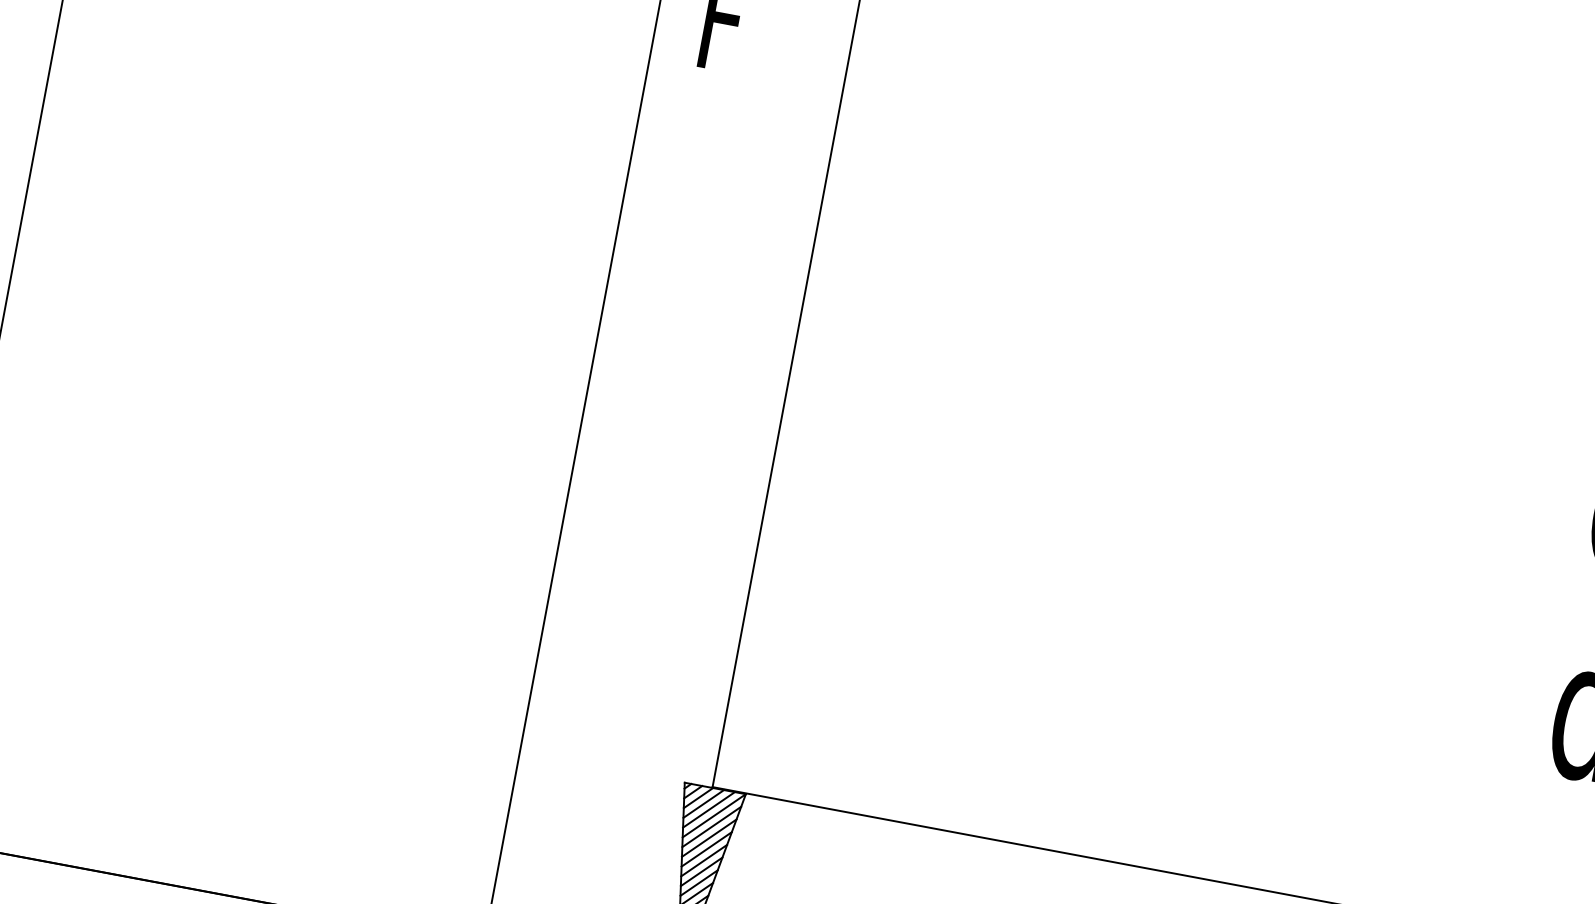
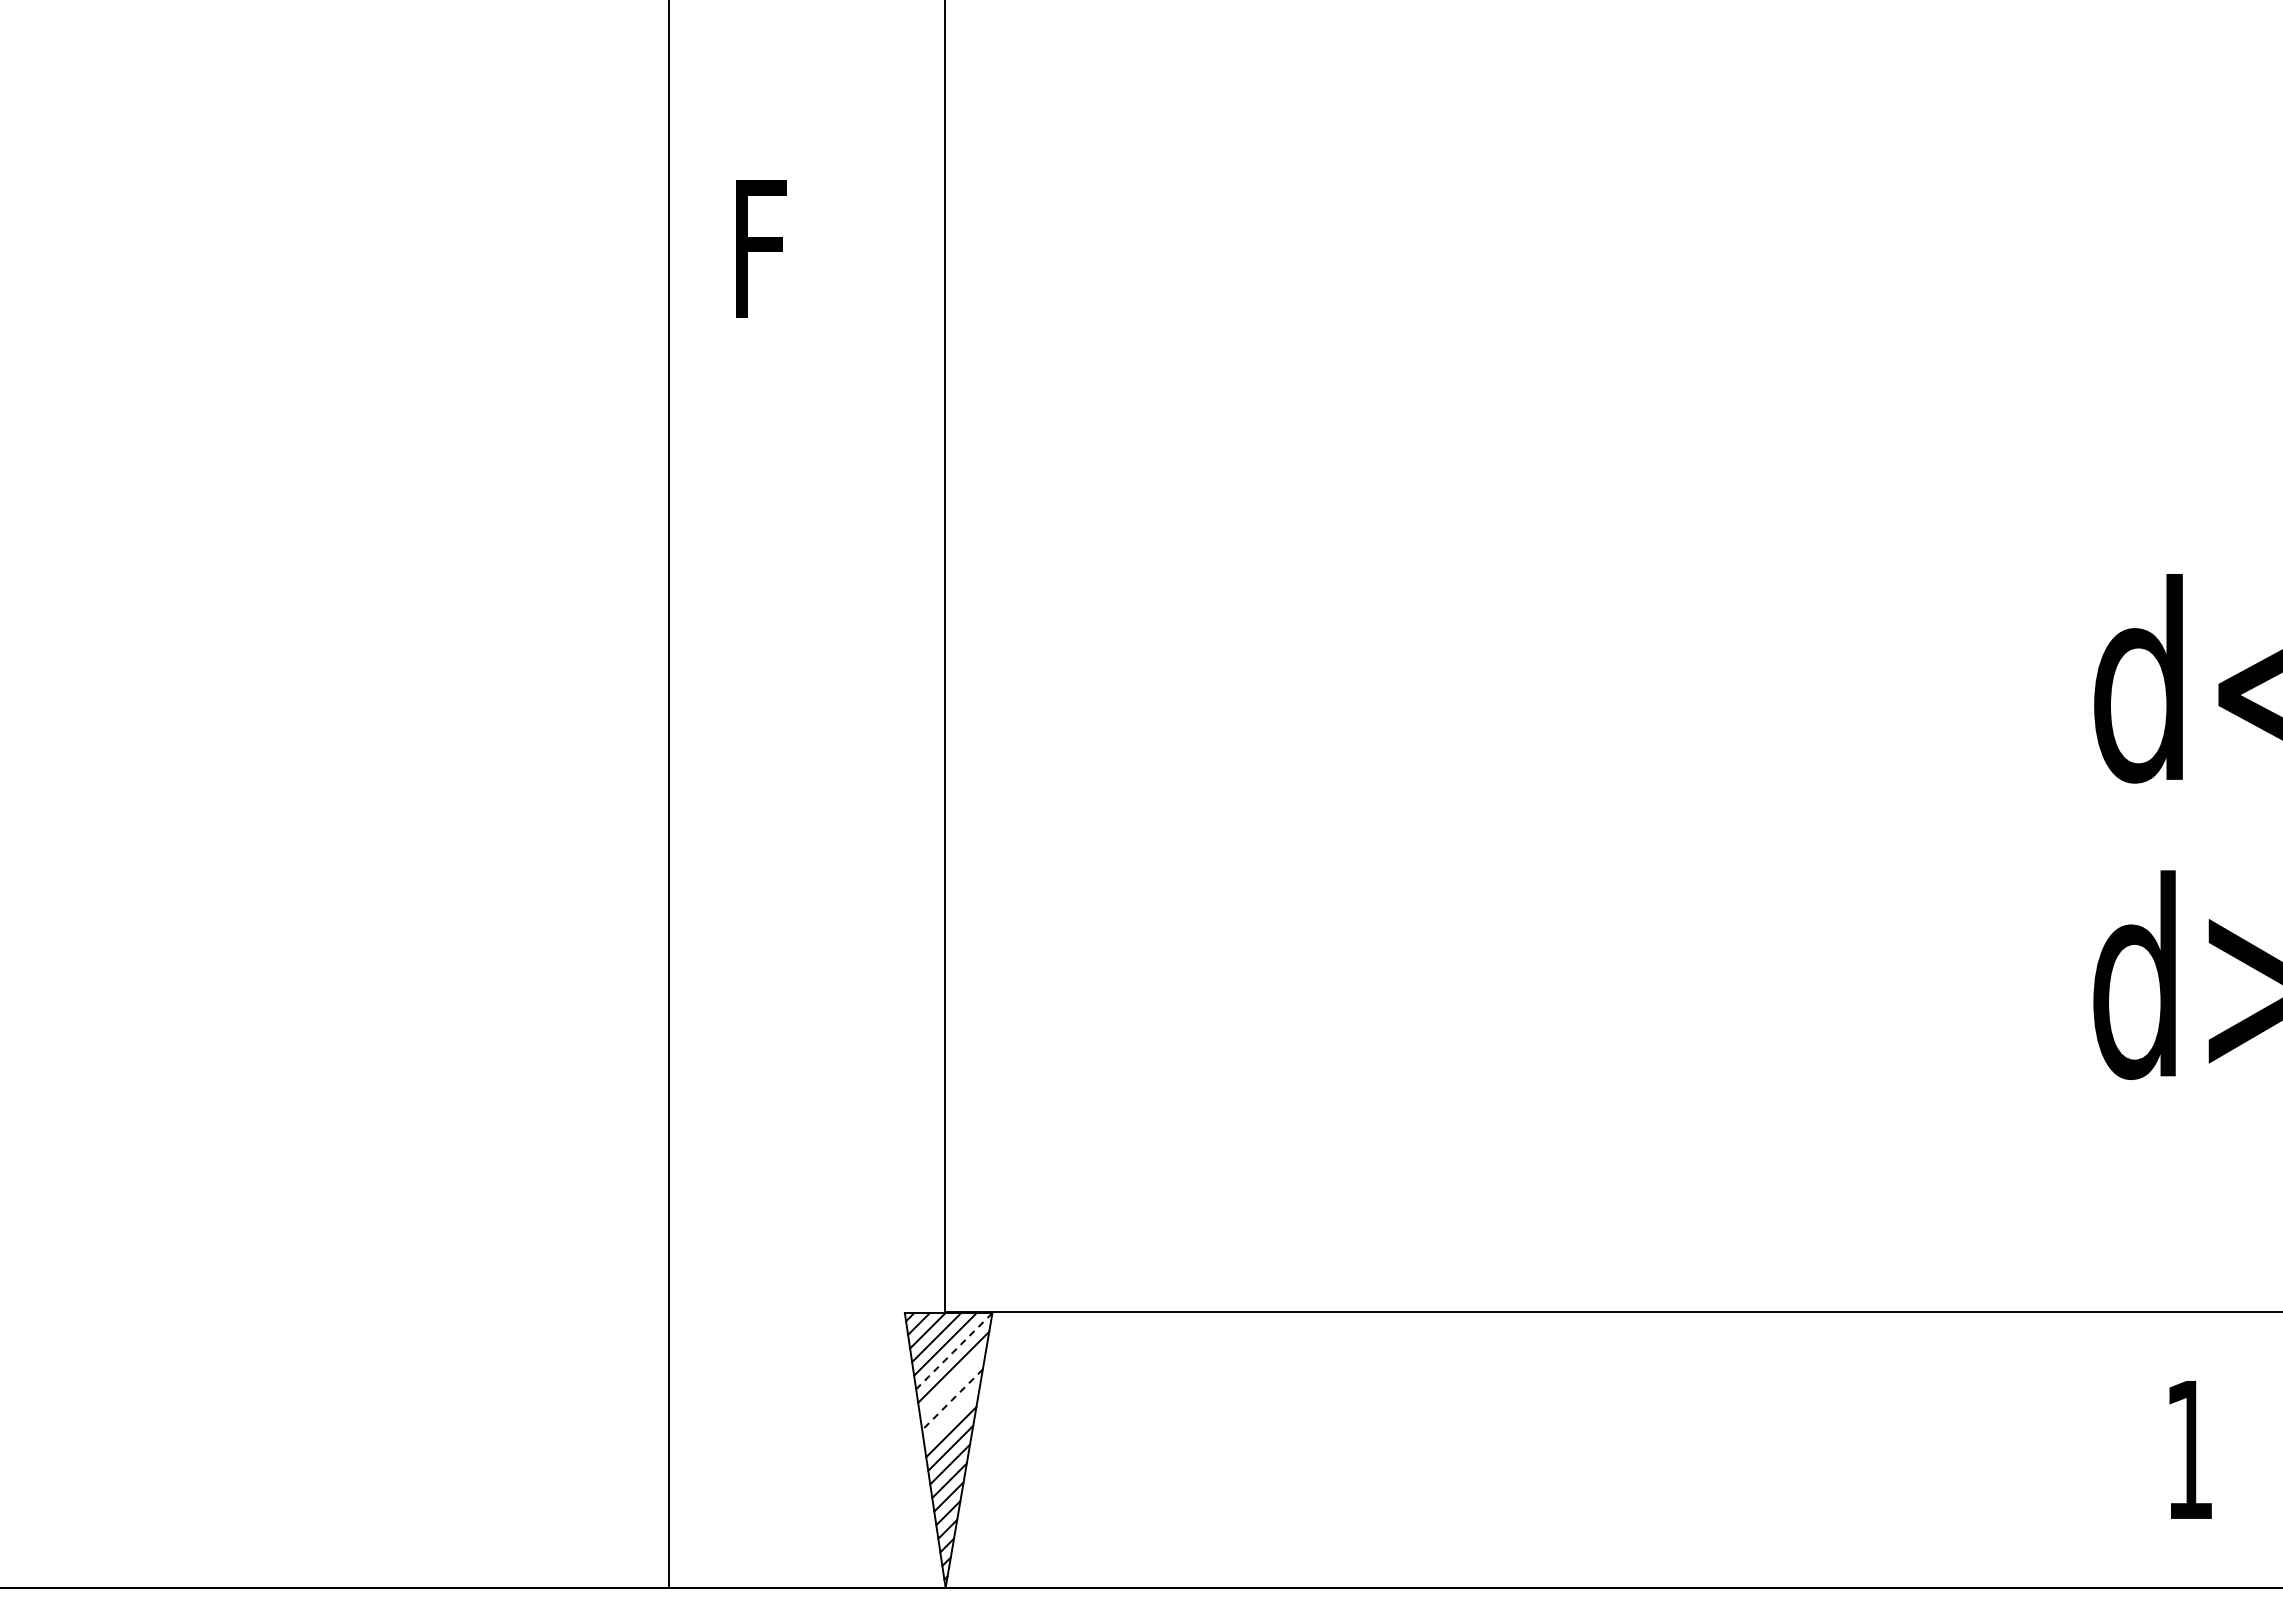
line: (714, 816) -> (954, 1351), solid -> dashed
line: (709, 838) -> (953, 1383), removed
line: (706, 849) -> (952, 1399), solid -> dashed
line: (703, 860) -> (951, 1415), removed

